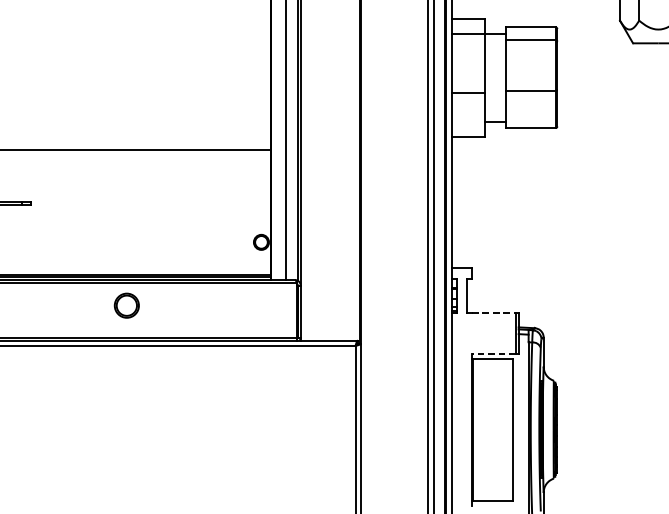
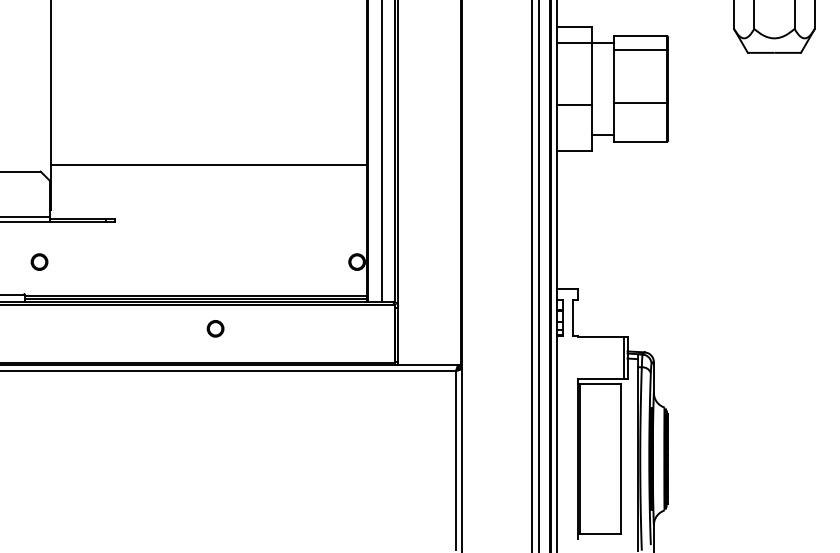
part: (126, 305) -> (215, 328), size x0.62
line: (493, 313) -> (601, 336), dashed -> solid
line: (493, 353) -> (601, 378), dashed -> solid

